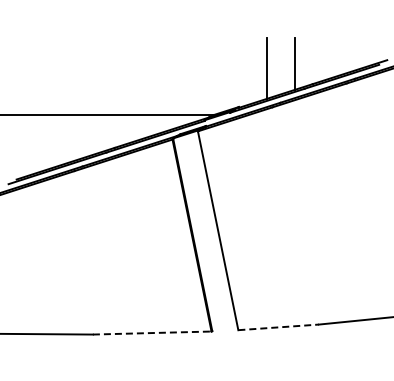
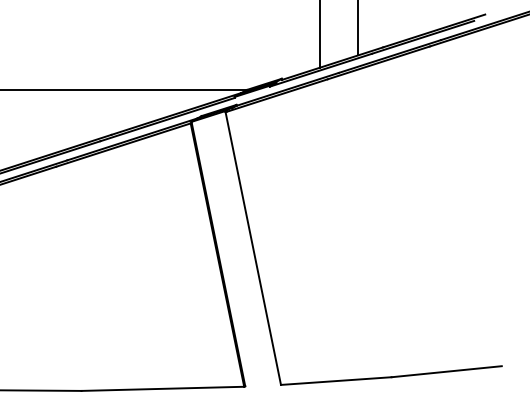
line: (279, 327) -> (337, 381), dashed -> solid
line: (152, 333) -> (163, 389), dashed -> solid

